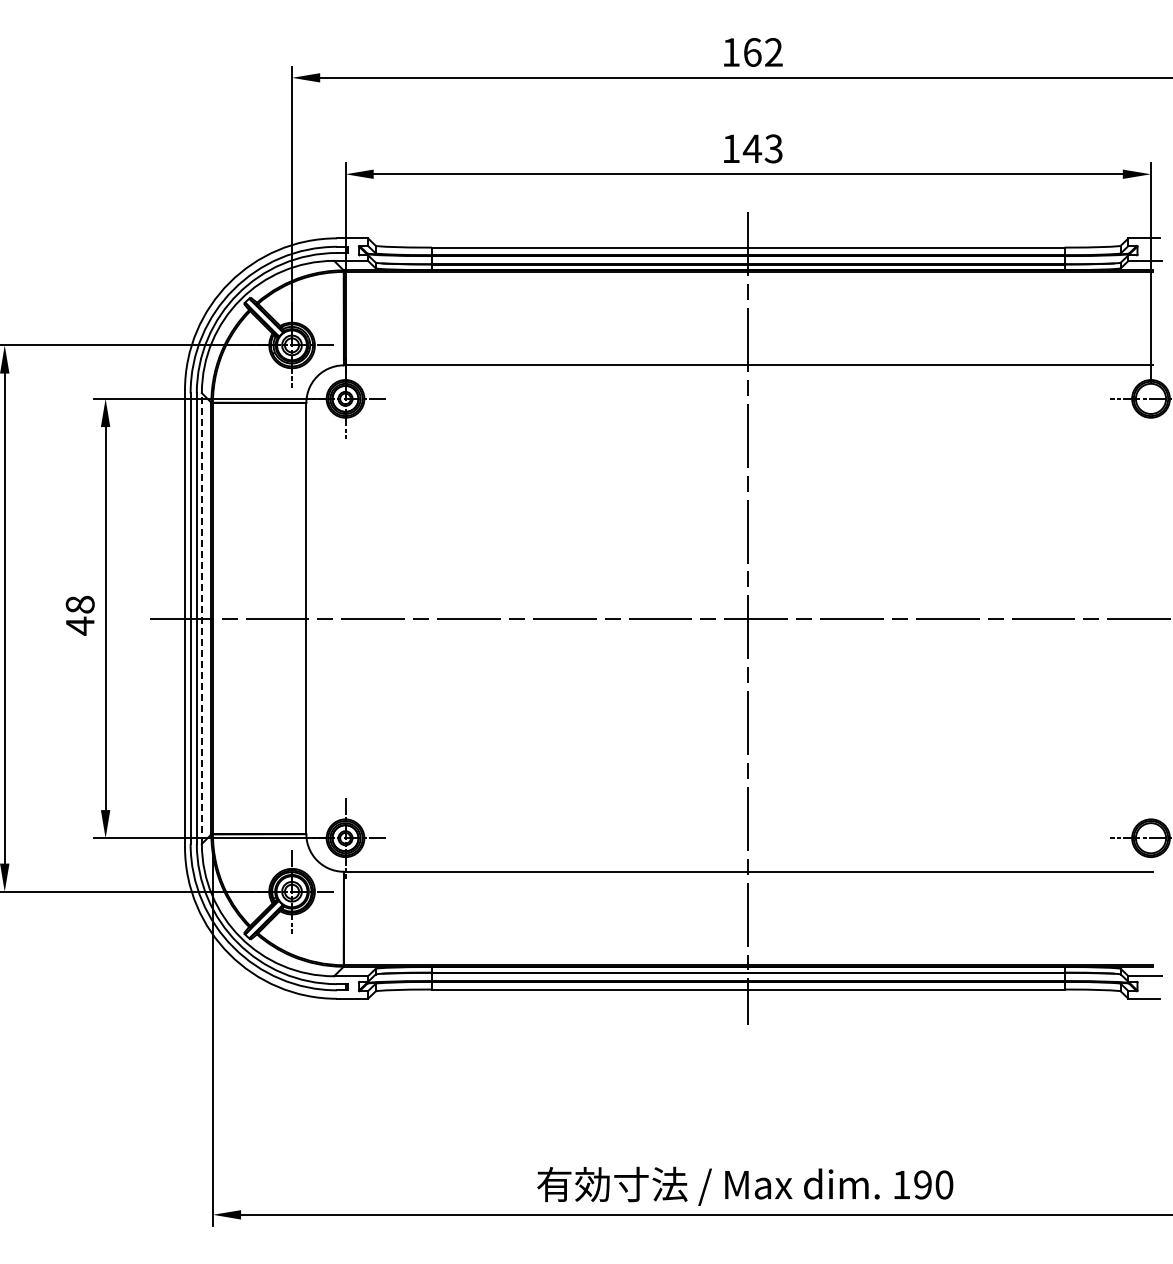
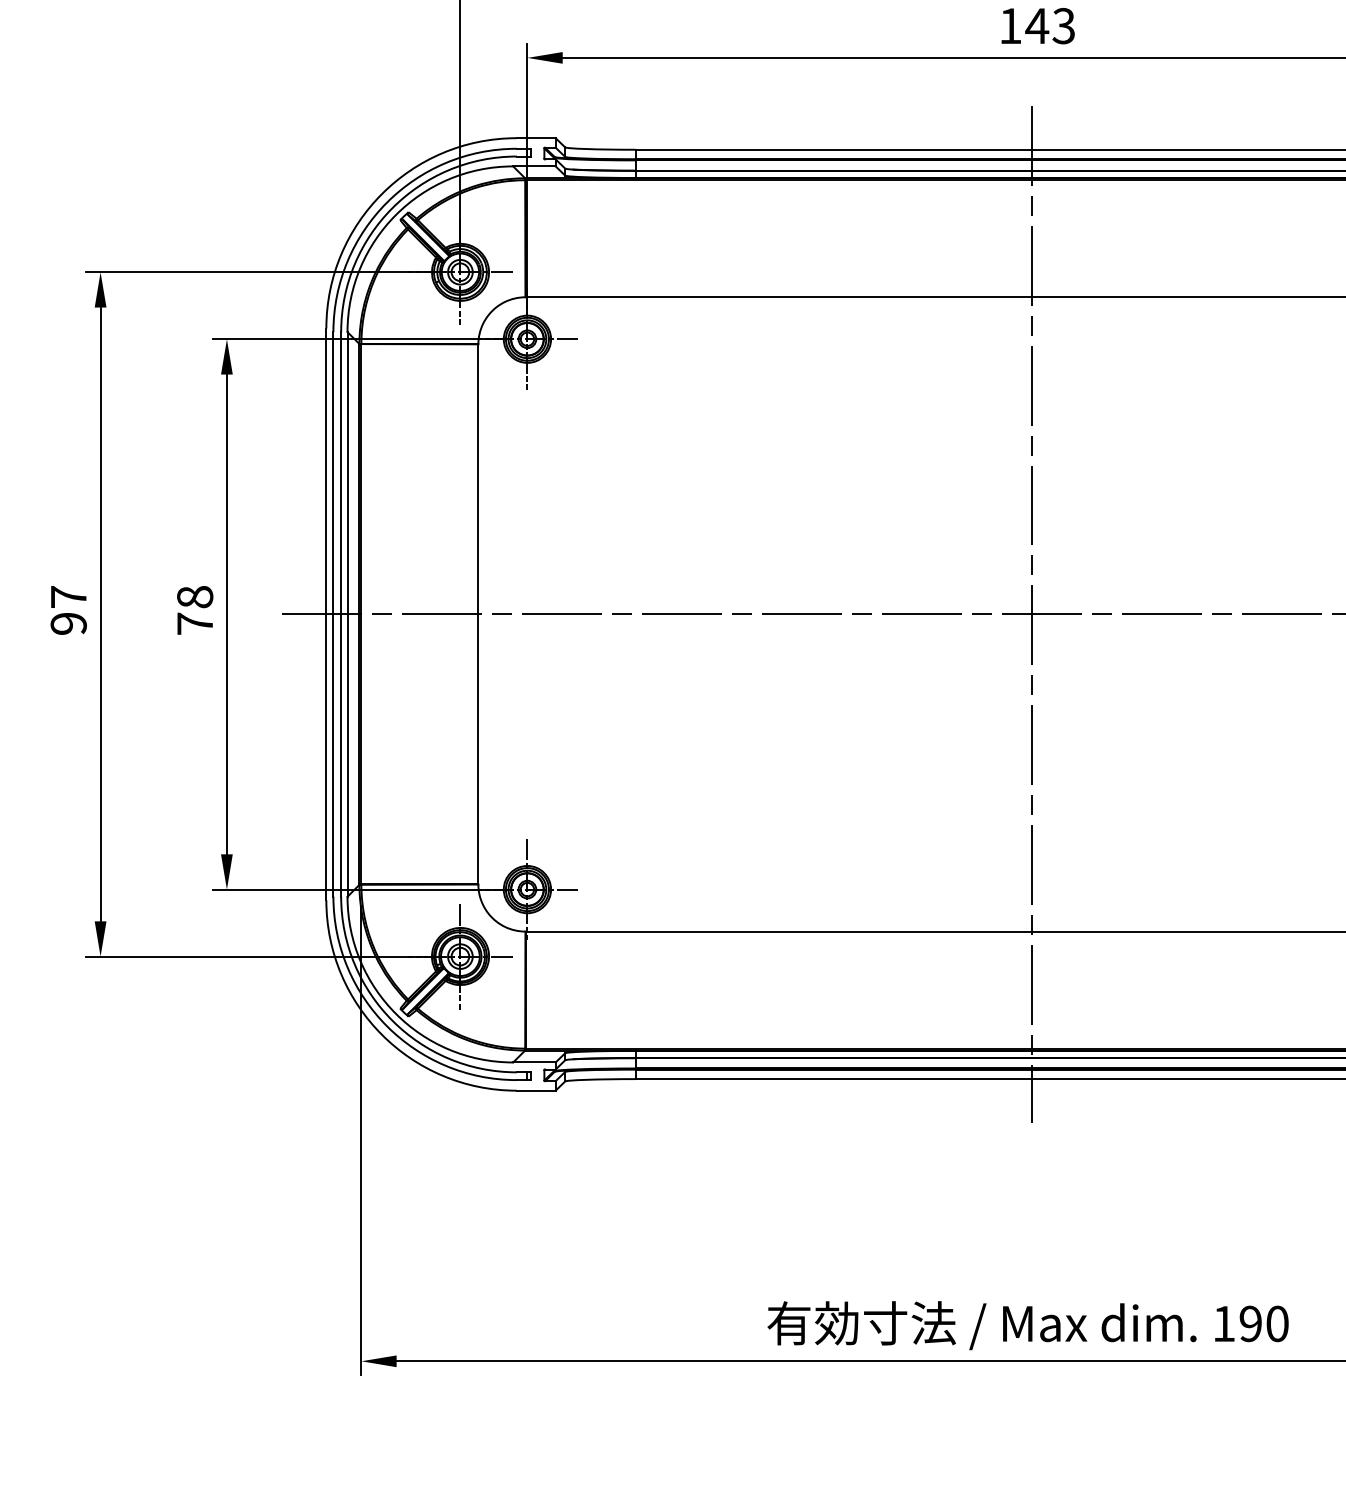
line: (201, 618) -> (347, 614), dashed -> solid
text: (80, 625) -> (195, 623), 48 -> 78

